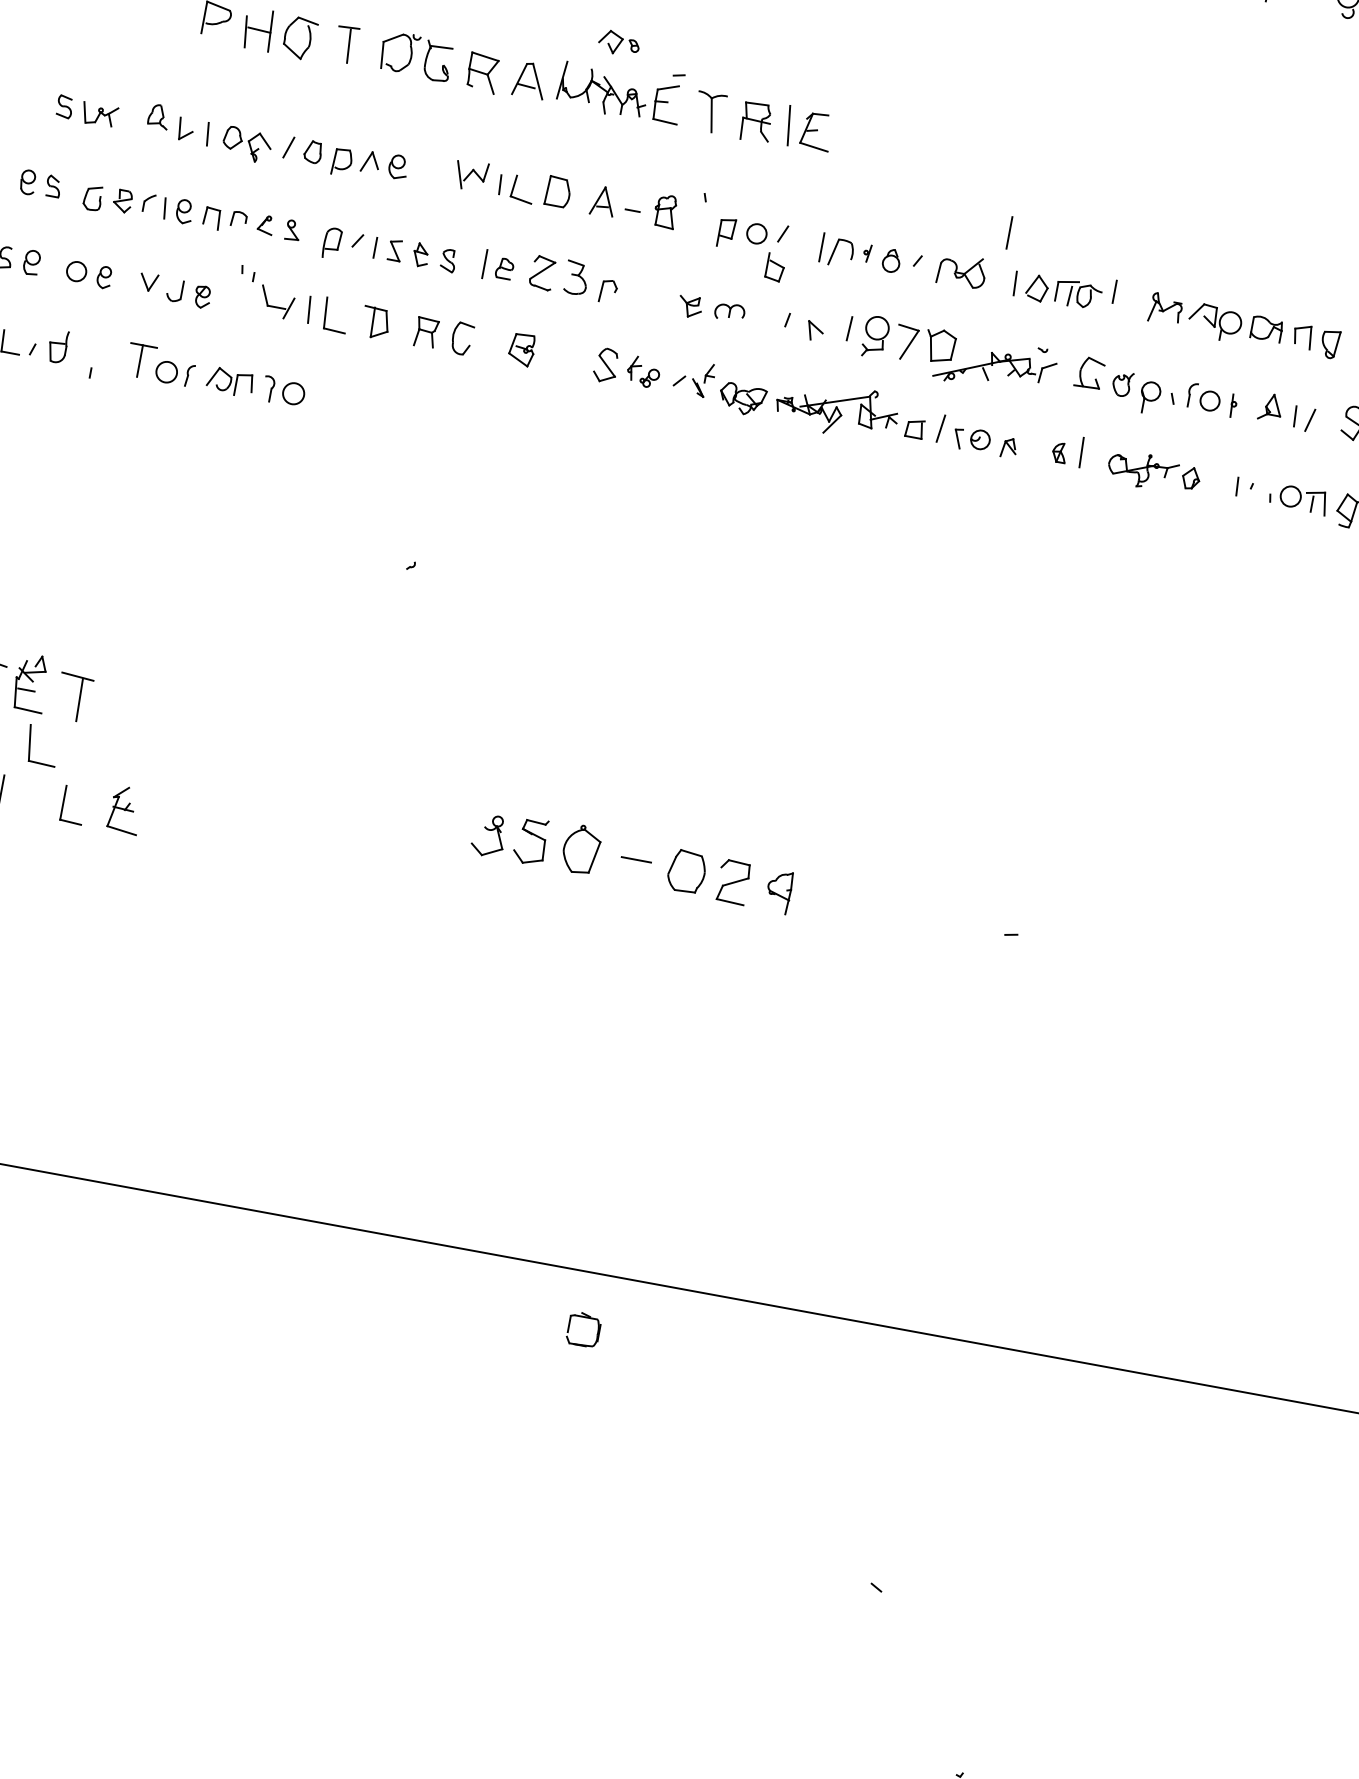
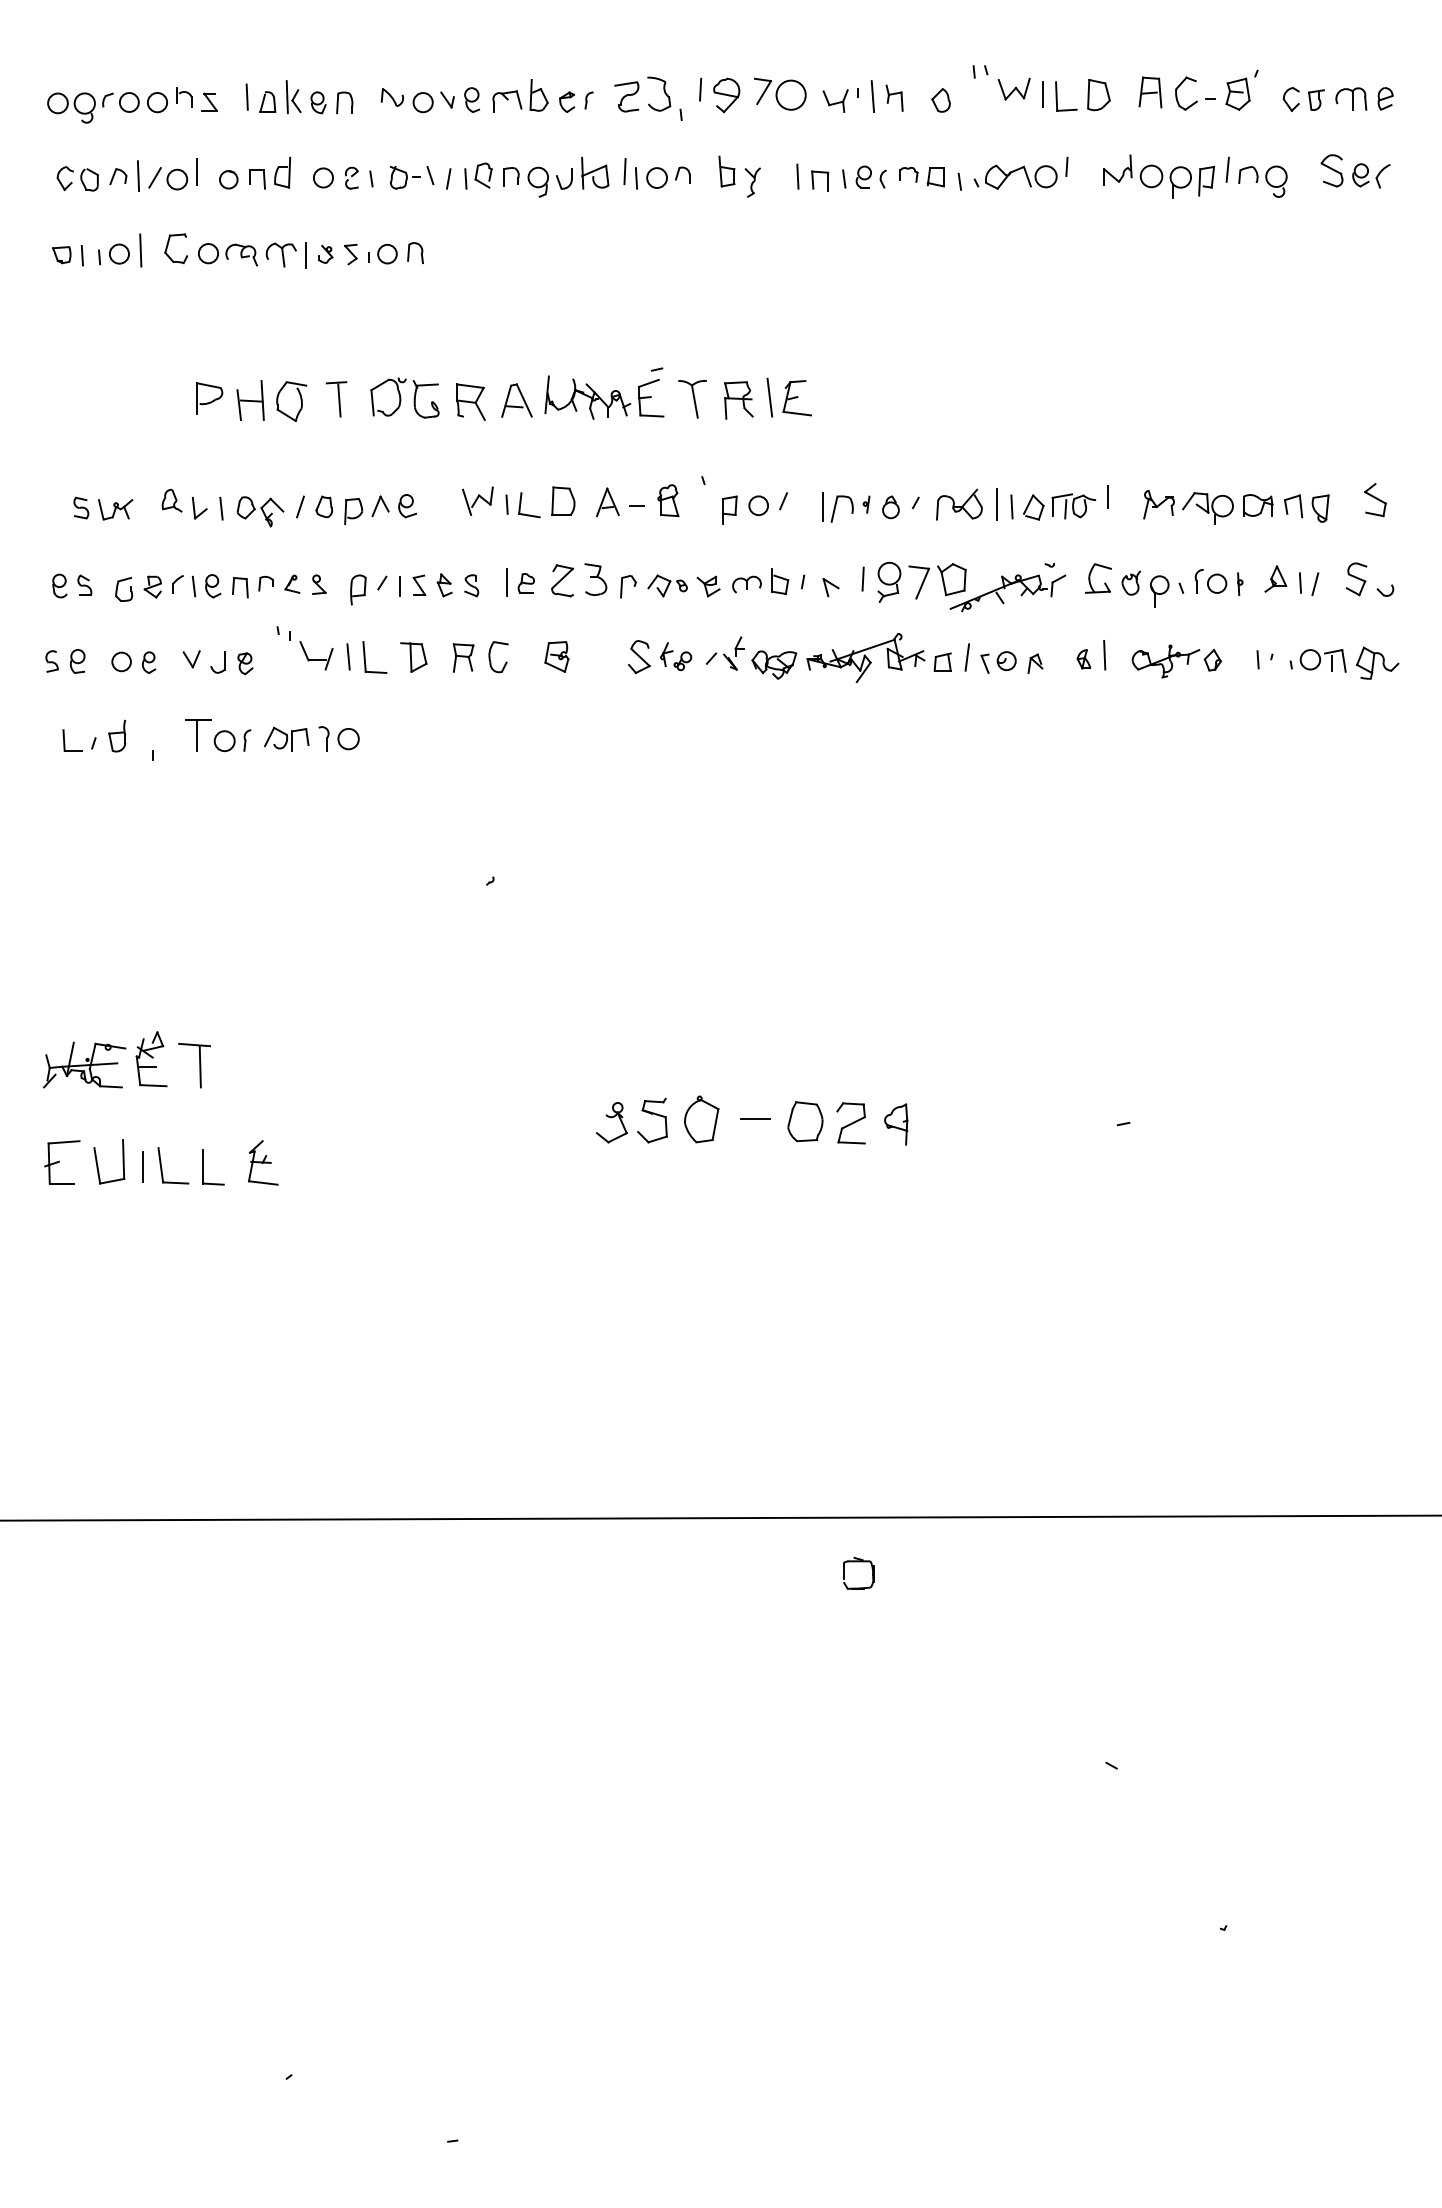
part: (619, 42) -> (667, 585), moved
line: (1009, 233) -> (996, 504), moved
part: (775, 267) -> (780, 581), moved
part: (30, 746) -> (162, 1168), moved
part: (585, 1318) -> (858, 1562), moved

